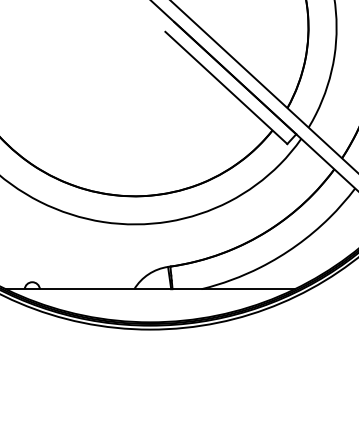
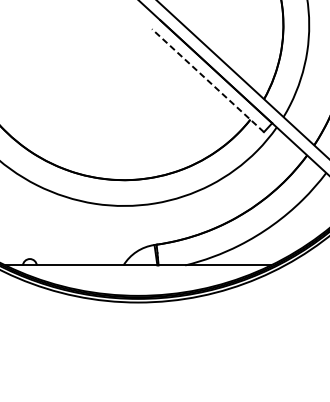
line: (226, 87) -> (208, 80), solid -> dashed

